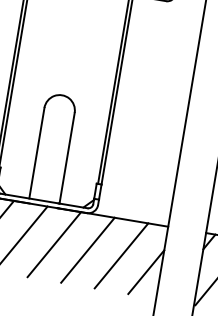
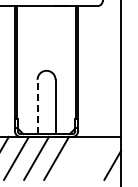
line: (36, 152) -> (37, 106), solid -> dashed
line: (87, 248) -> (76, 157), removed
line: (121, 254) -> (96, 157), removed

